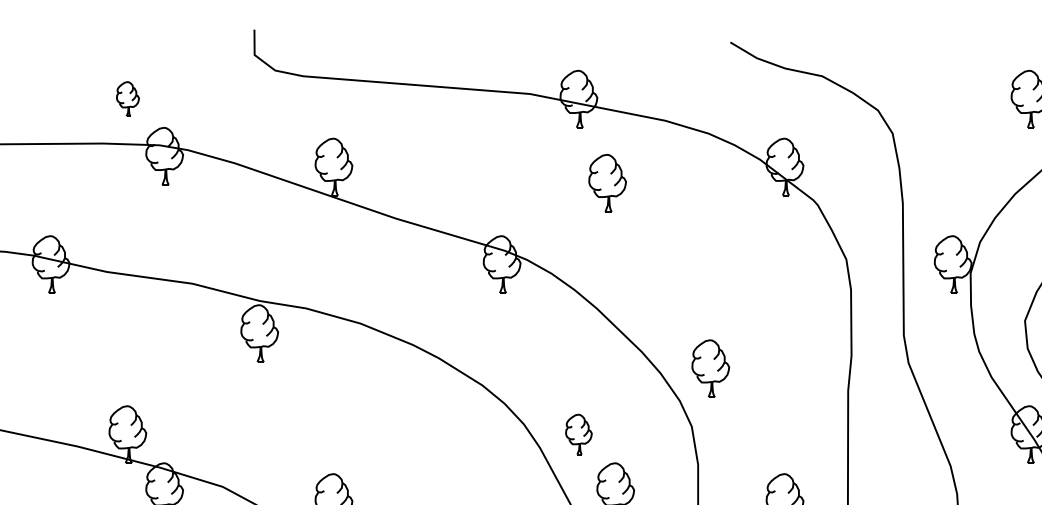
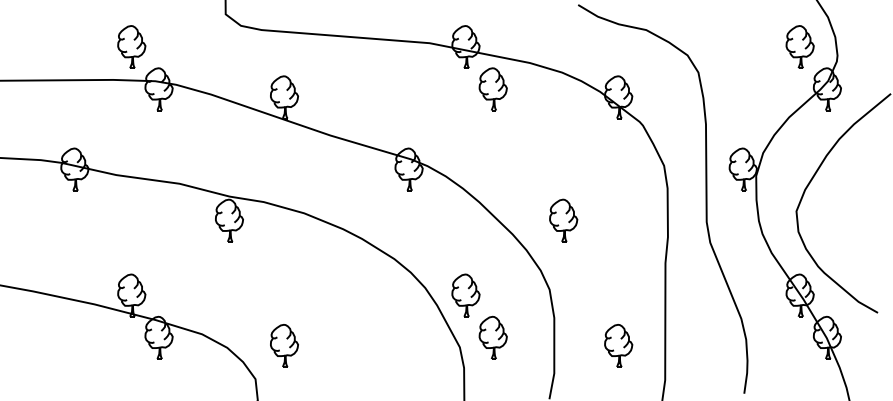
part: (127, 98) -> (131, 46), size x1.67
part: (606, 183) -> (492, 89), moved
part: (710, 368) -> (563, 220), moved
part: (578, 434) -> (465, 295), size x1.43

